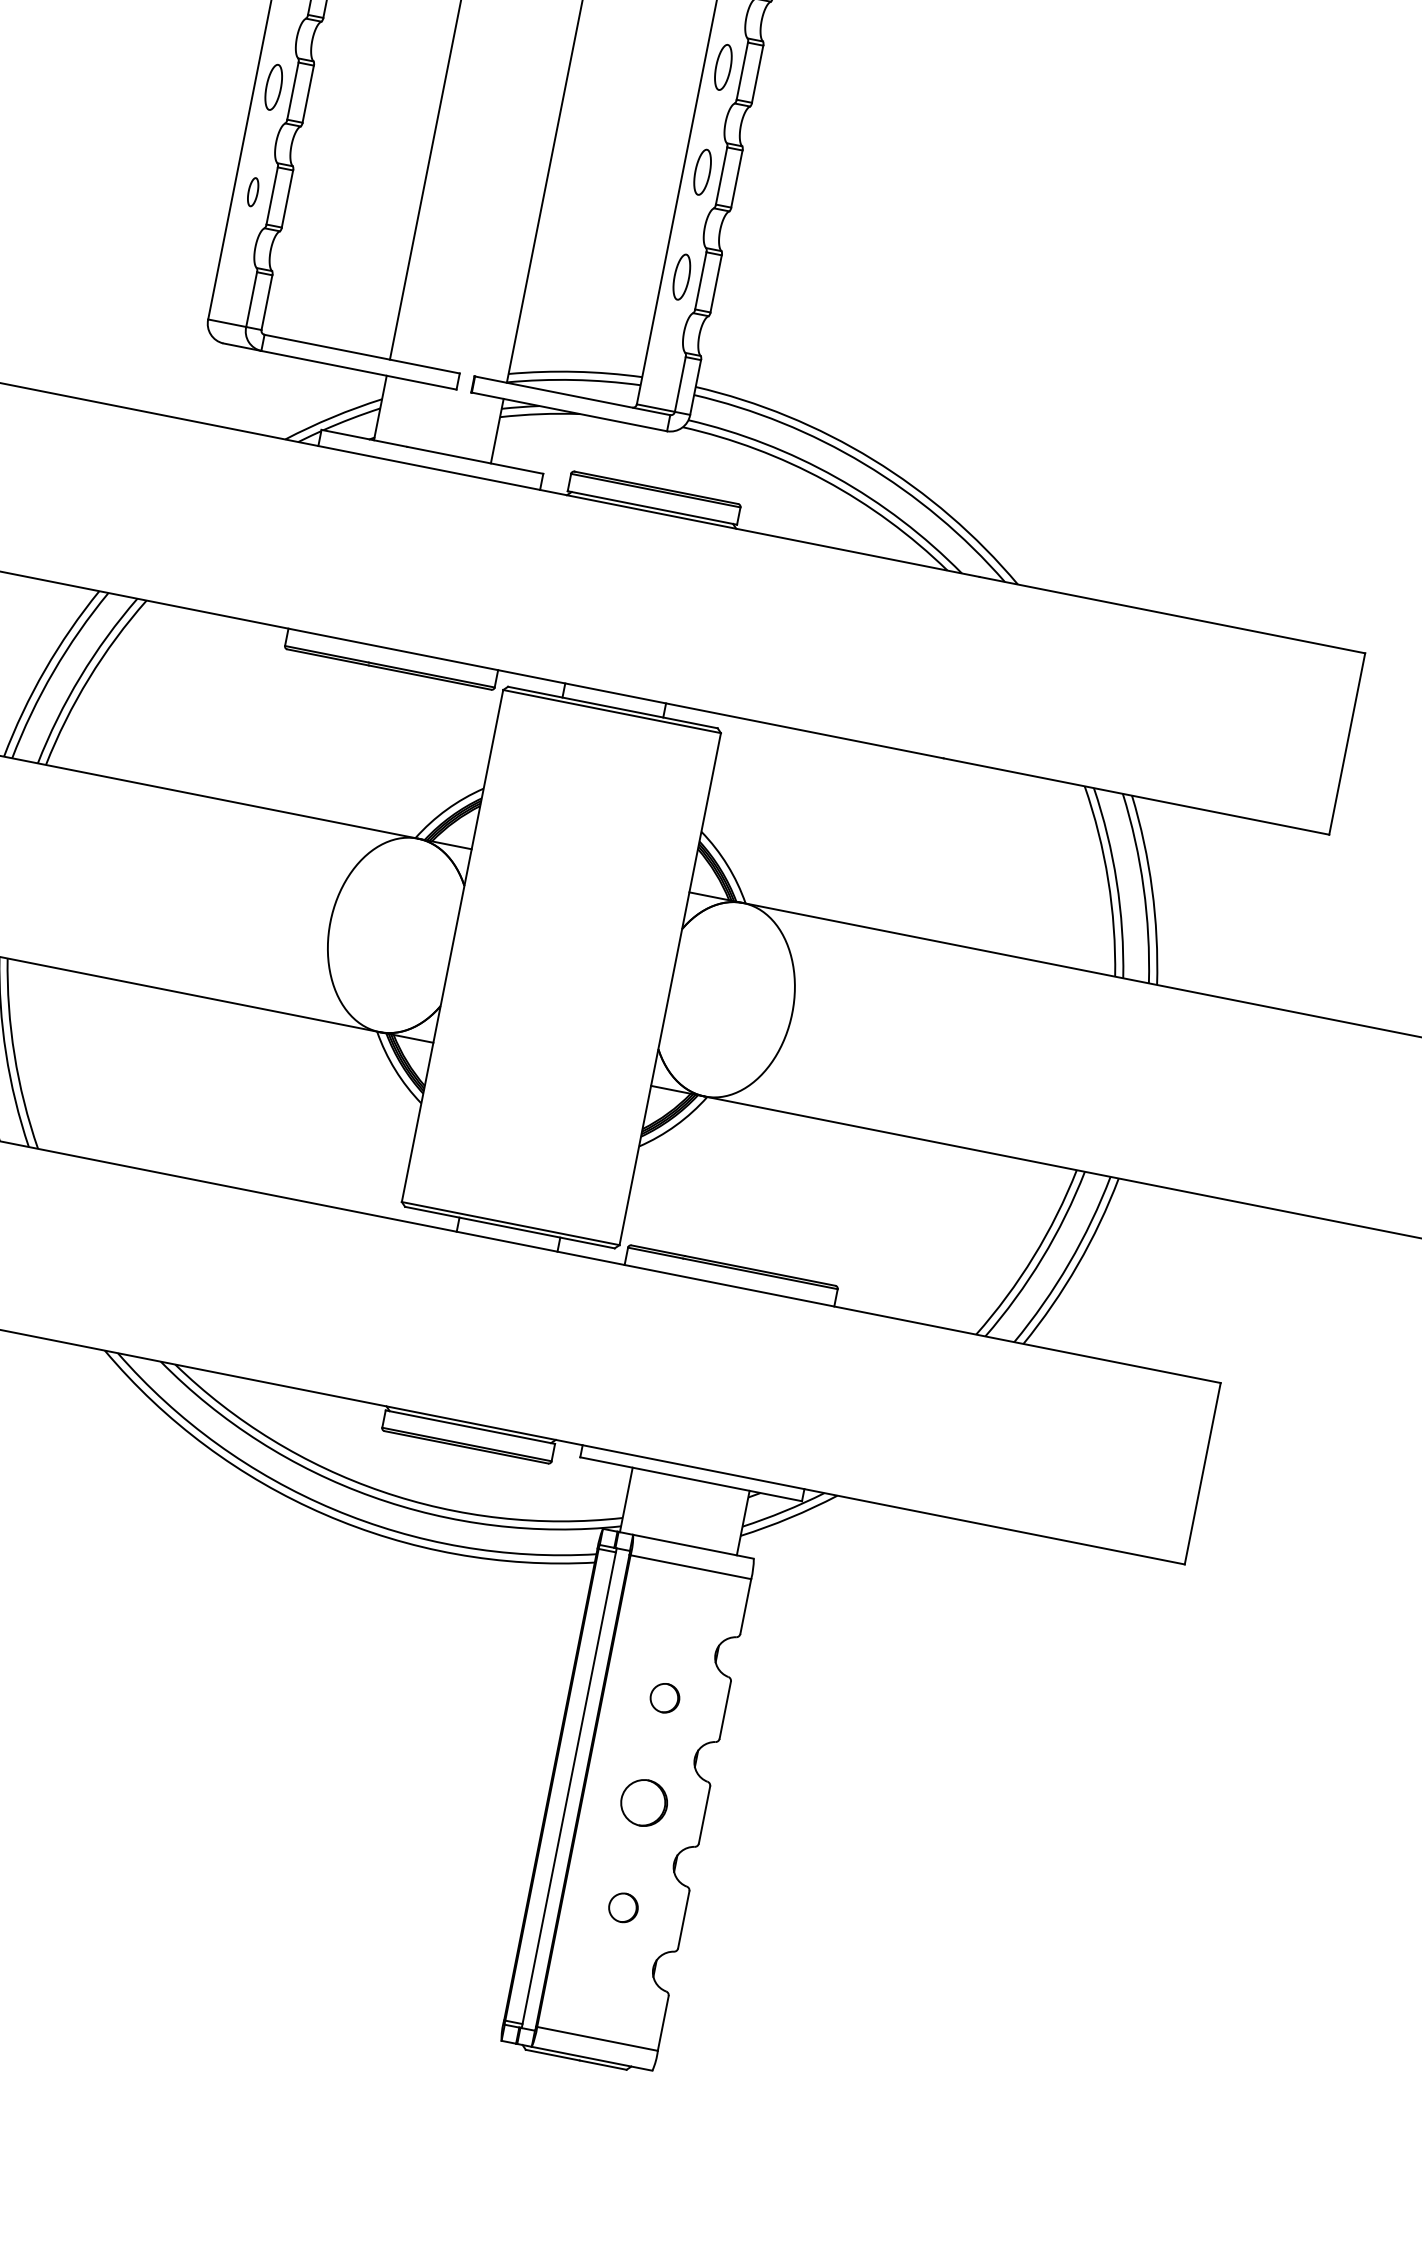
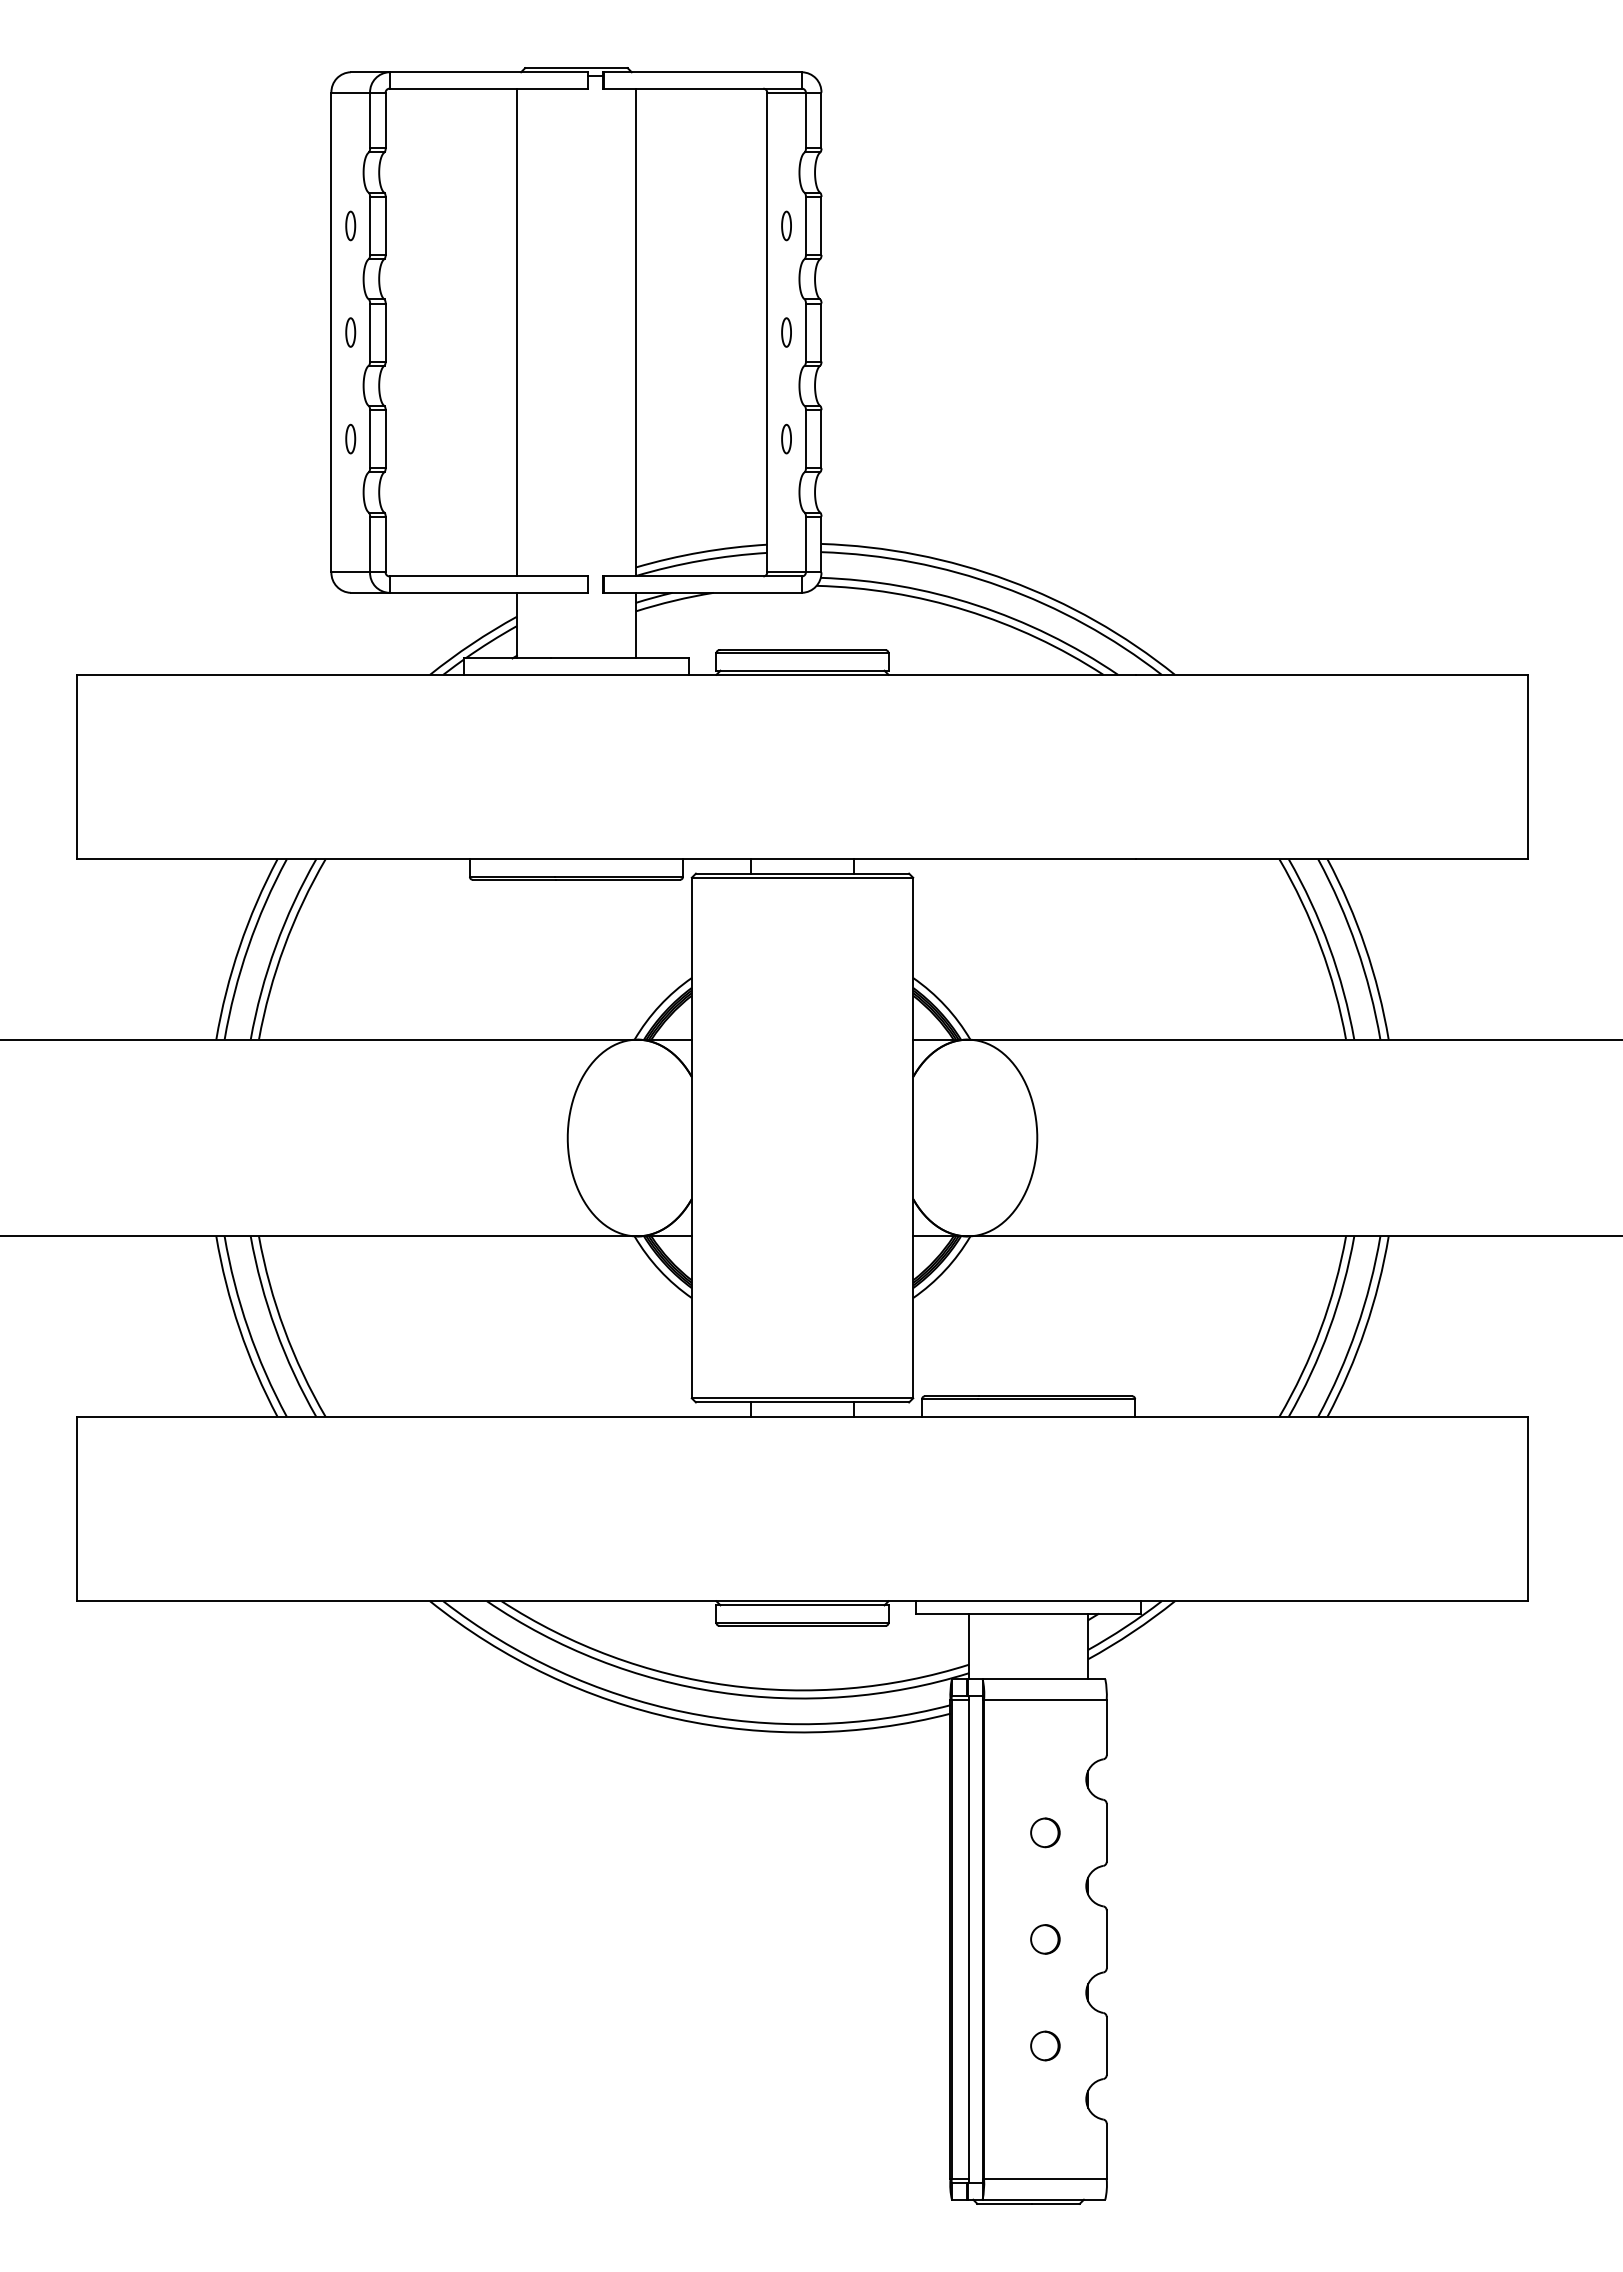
part: (723, 66) -> (786, 225), size x0.62
part: (273, 87) -> (350, 332), size x0.62
part: (702, 172) -> (786, 332), size x0.62
part: (681, 276) -> (786, 438), size x0.62
circle: (644, 1803) -> (1045, 1939), size x0.62

